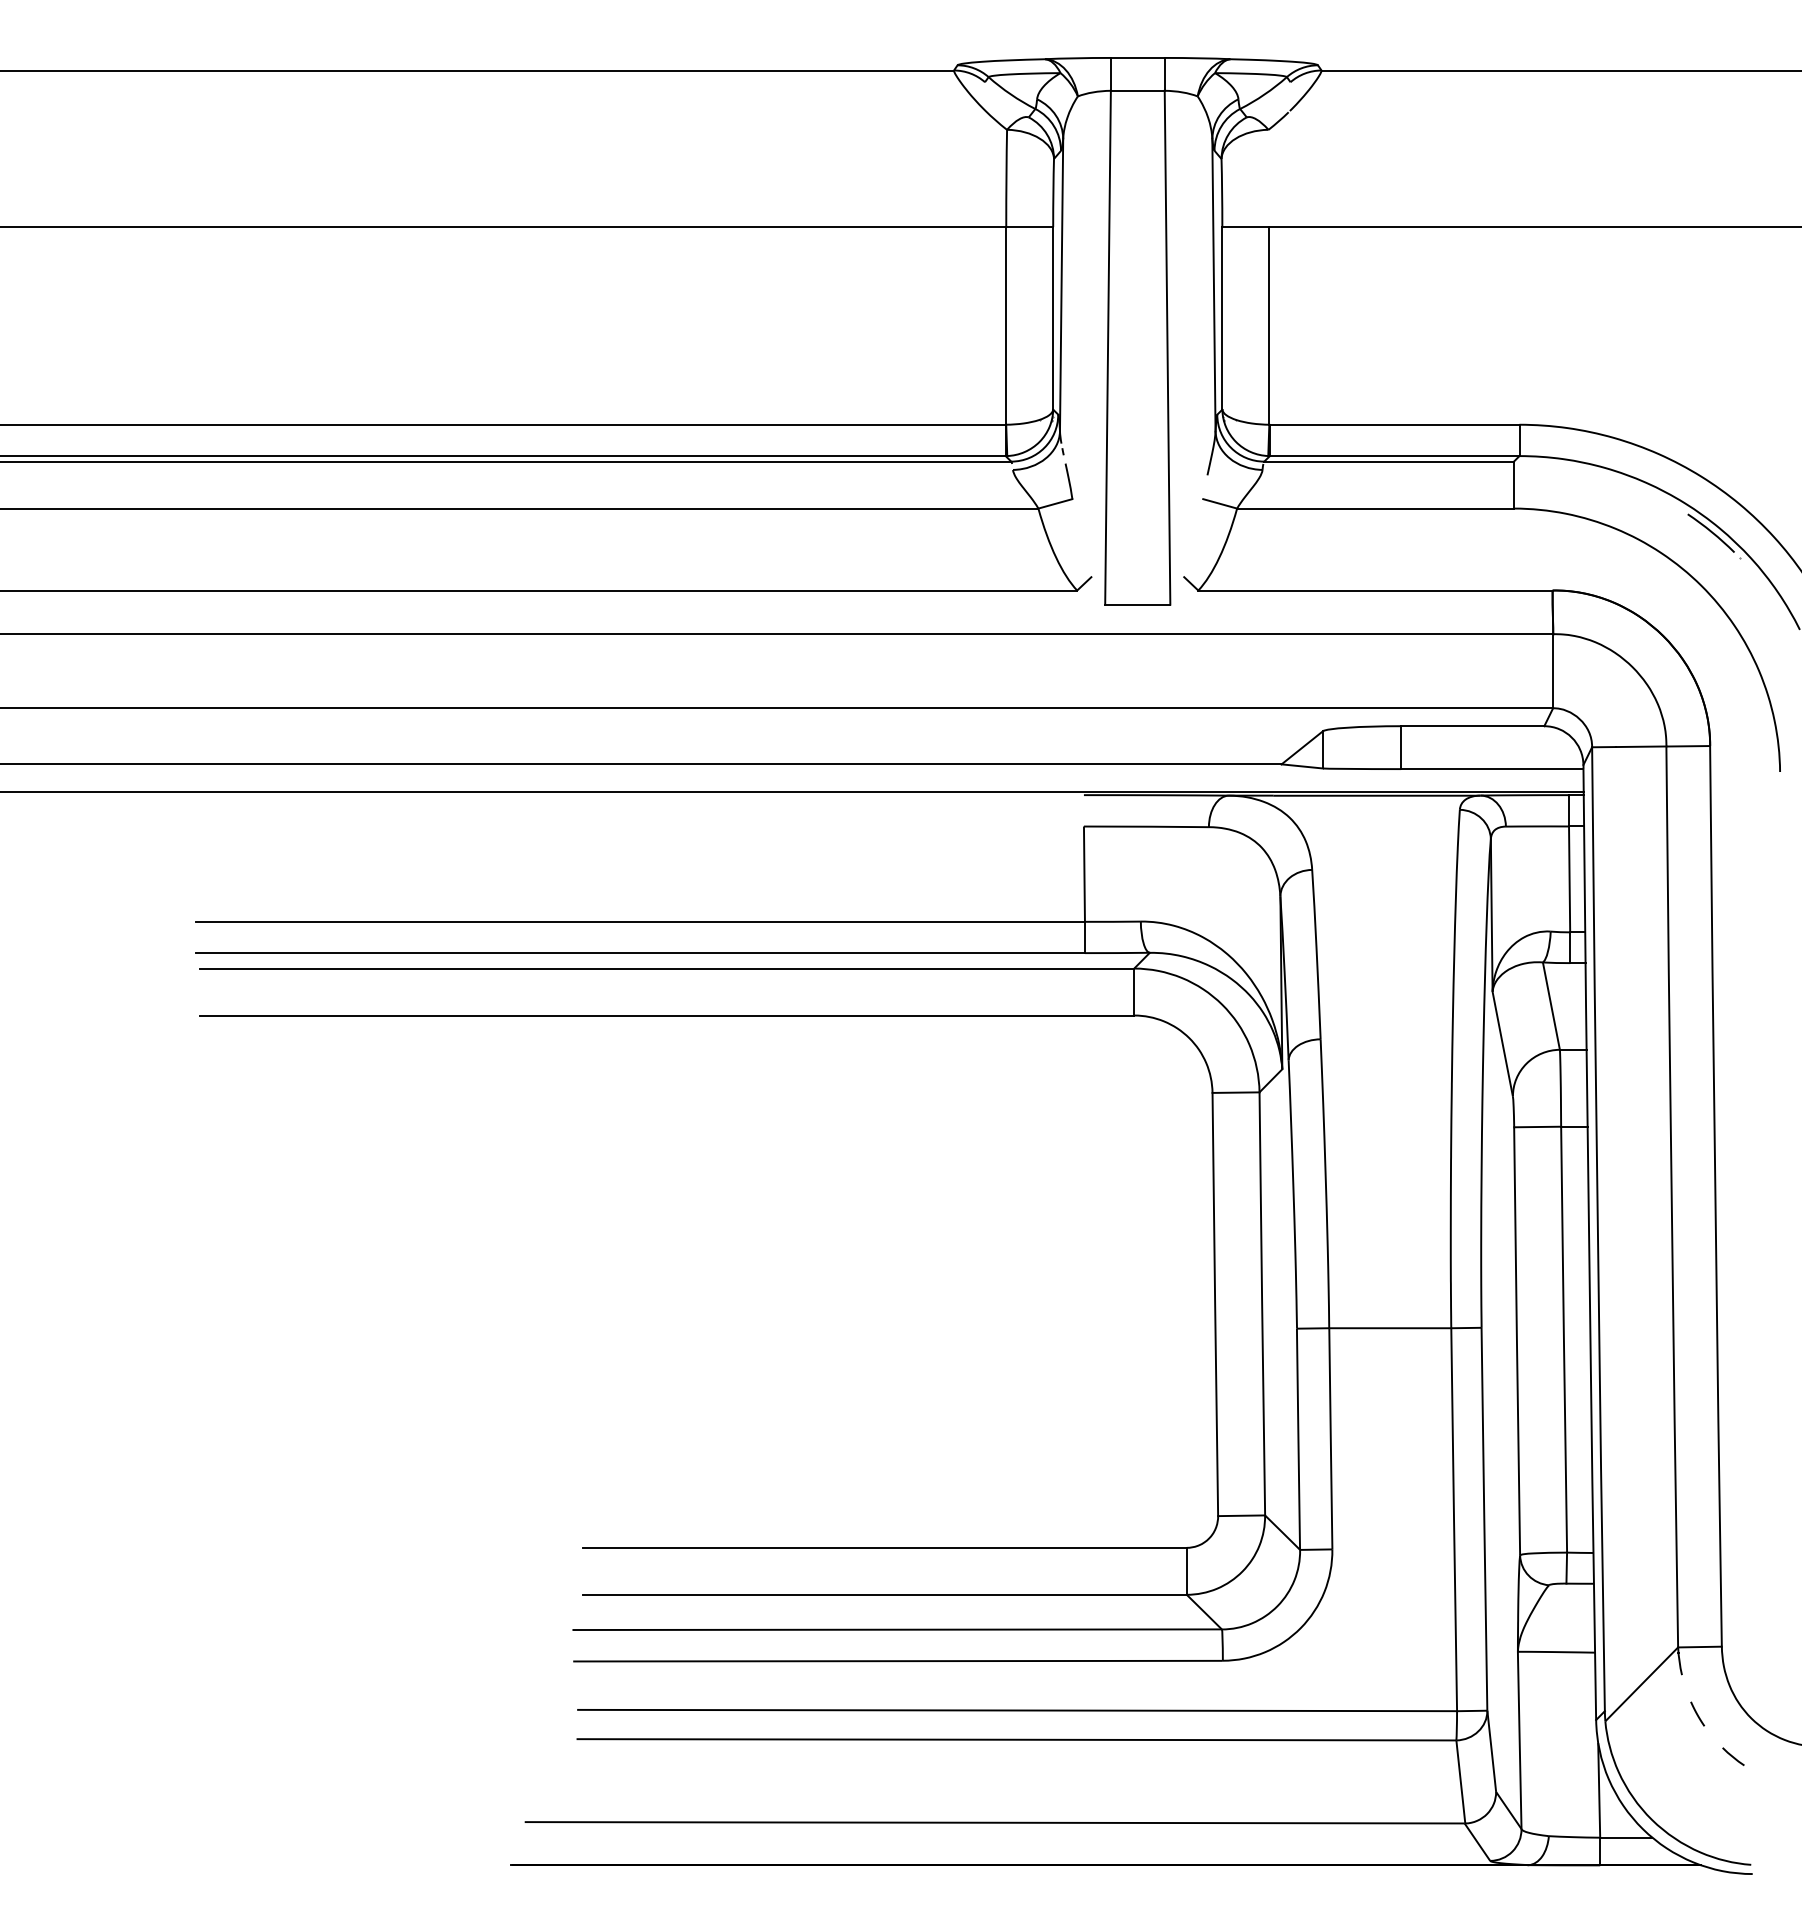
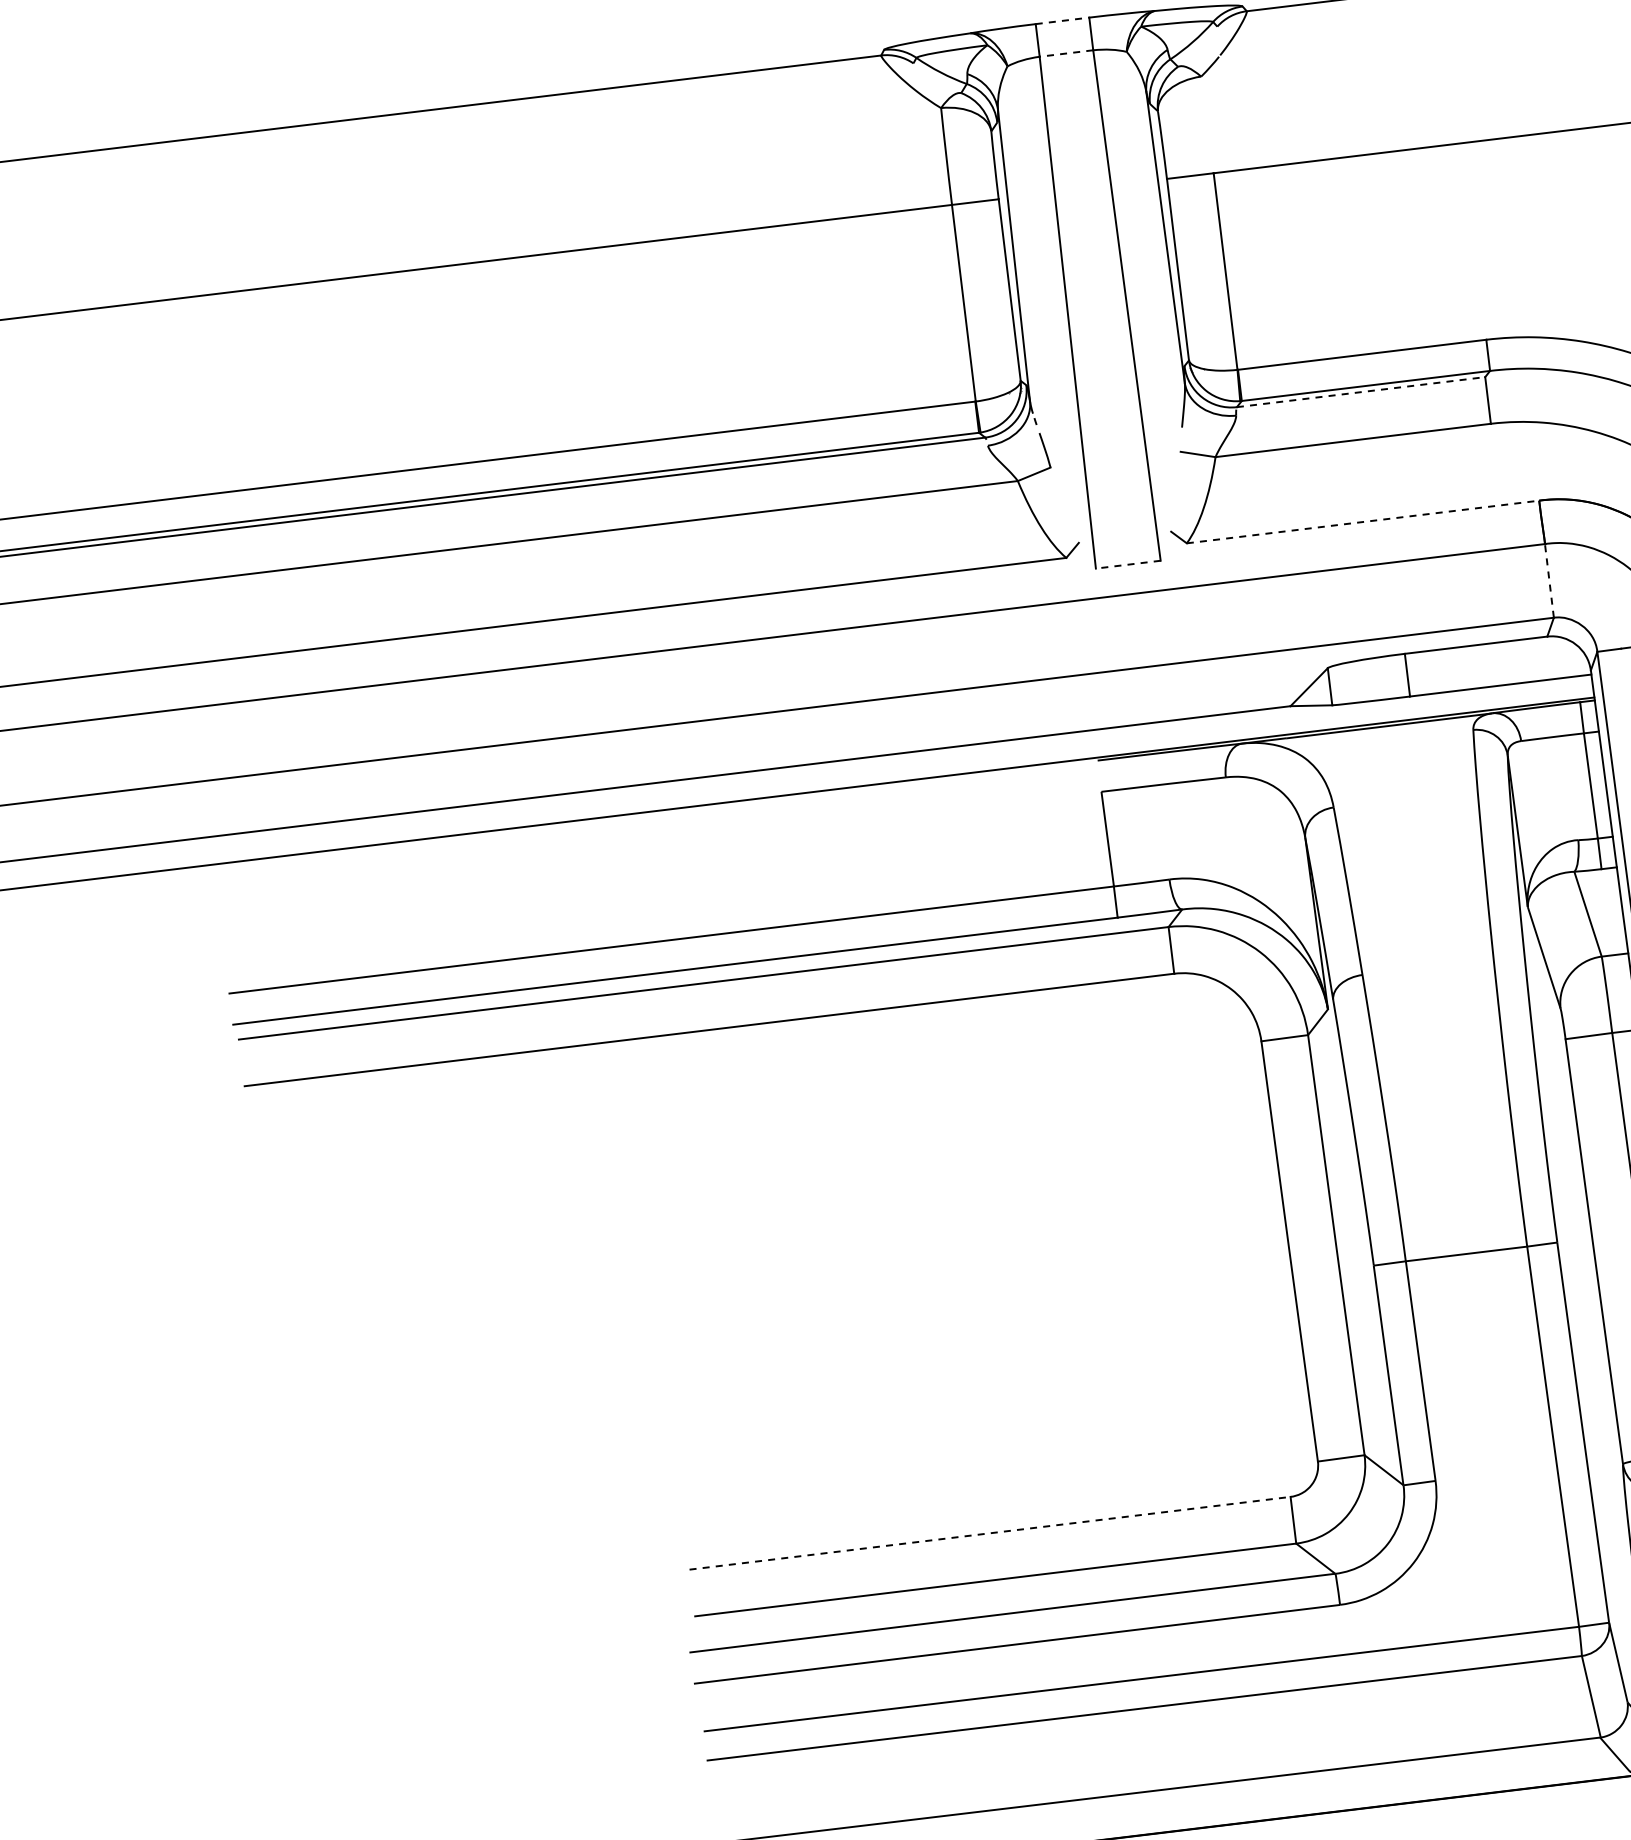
line: (1137, 57) -> (1062, 20), solid -> dashed
line: (1137, 90) -> (1066, 53), solid -> dashed
line: (1389, 461) -> (1361, 391), solid -> dashed
line: (1375, 590) -> (1363, 521), solid -> dashed
line: (1137, 604) -> (1127, 564), solid -> dashed
line: (1553, 670) -> (1549, 580), solid -> dashed
line: (885, 1547) -> (990, 1532), solid -> dashed

